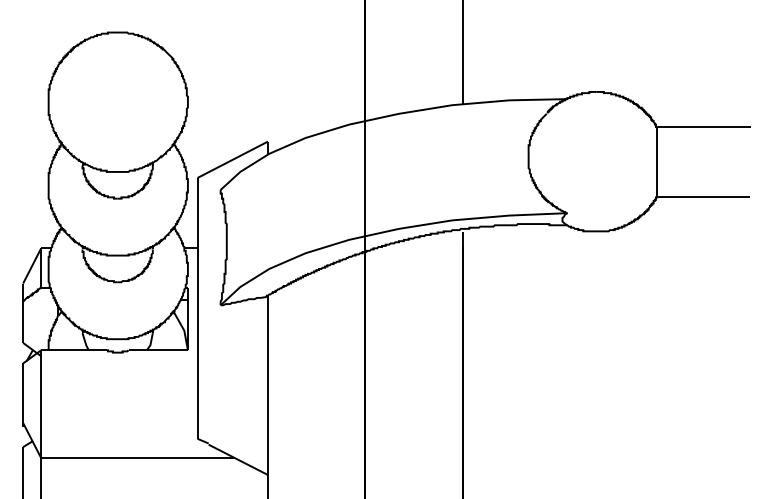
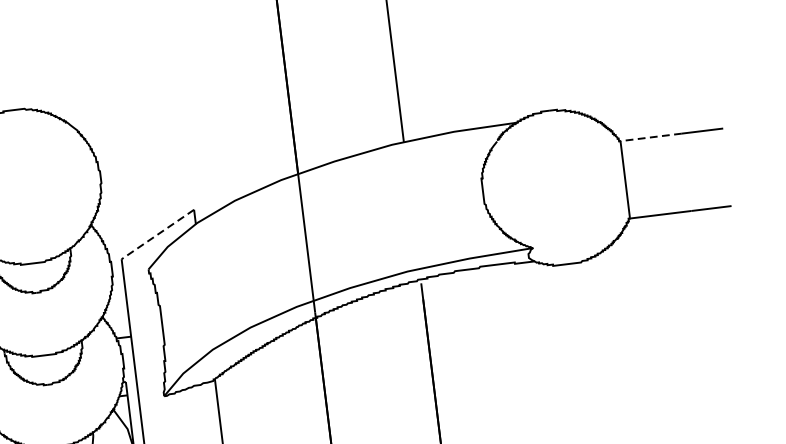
line: (684, 127) -> (650, 137), solid -> dashed
line: (232, 159) -> (157, 234), solid -> dashed

